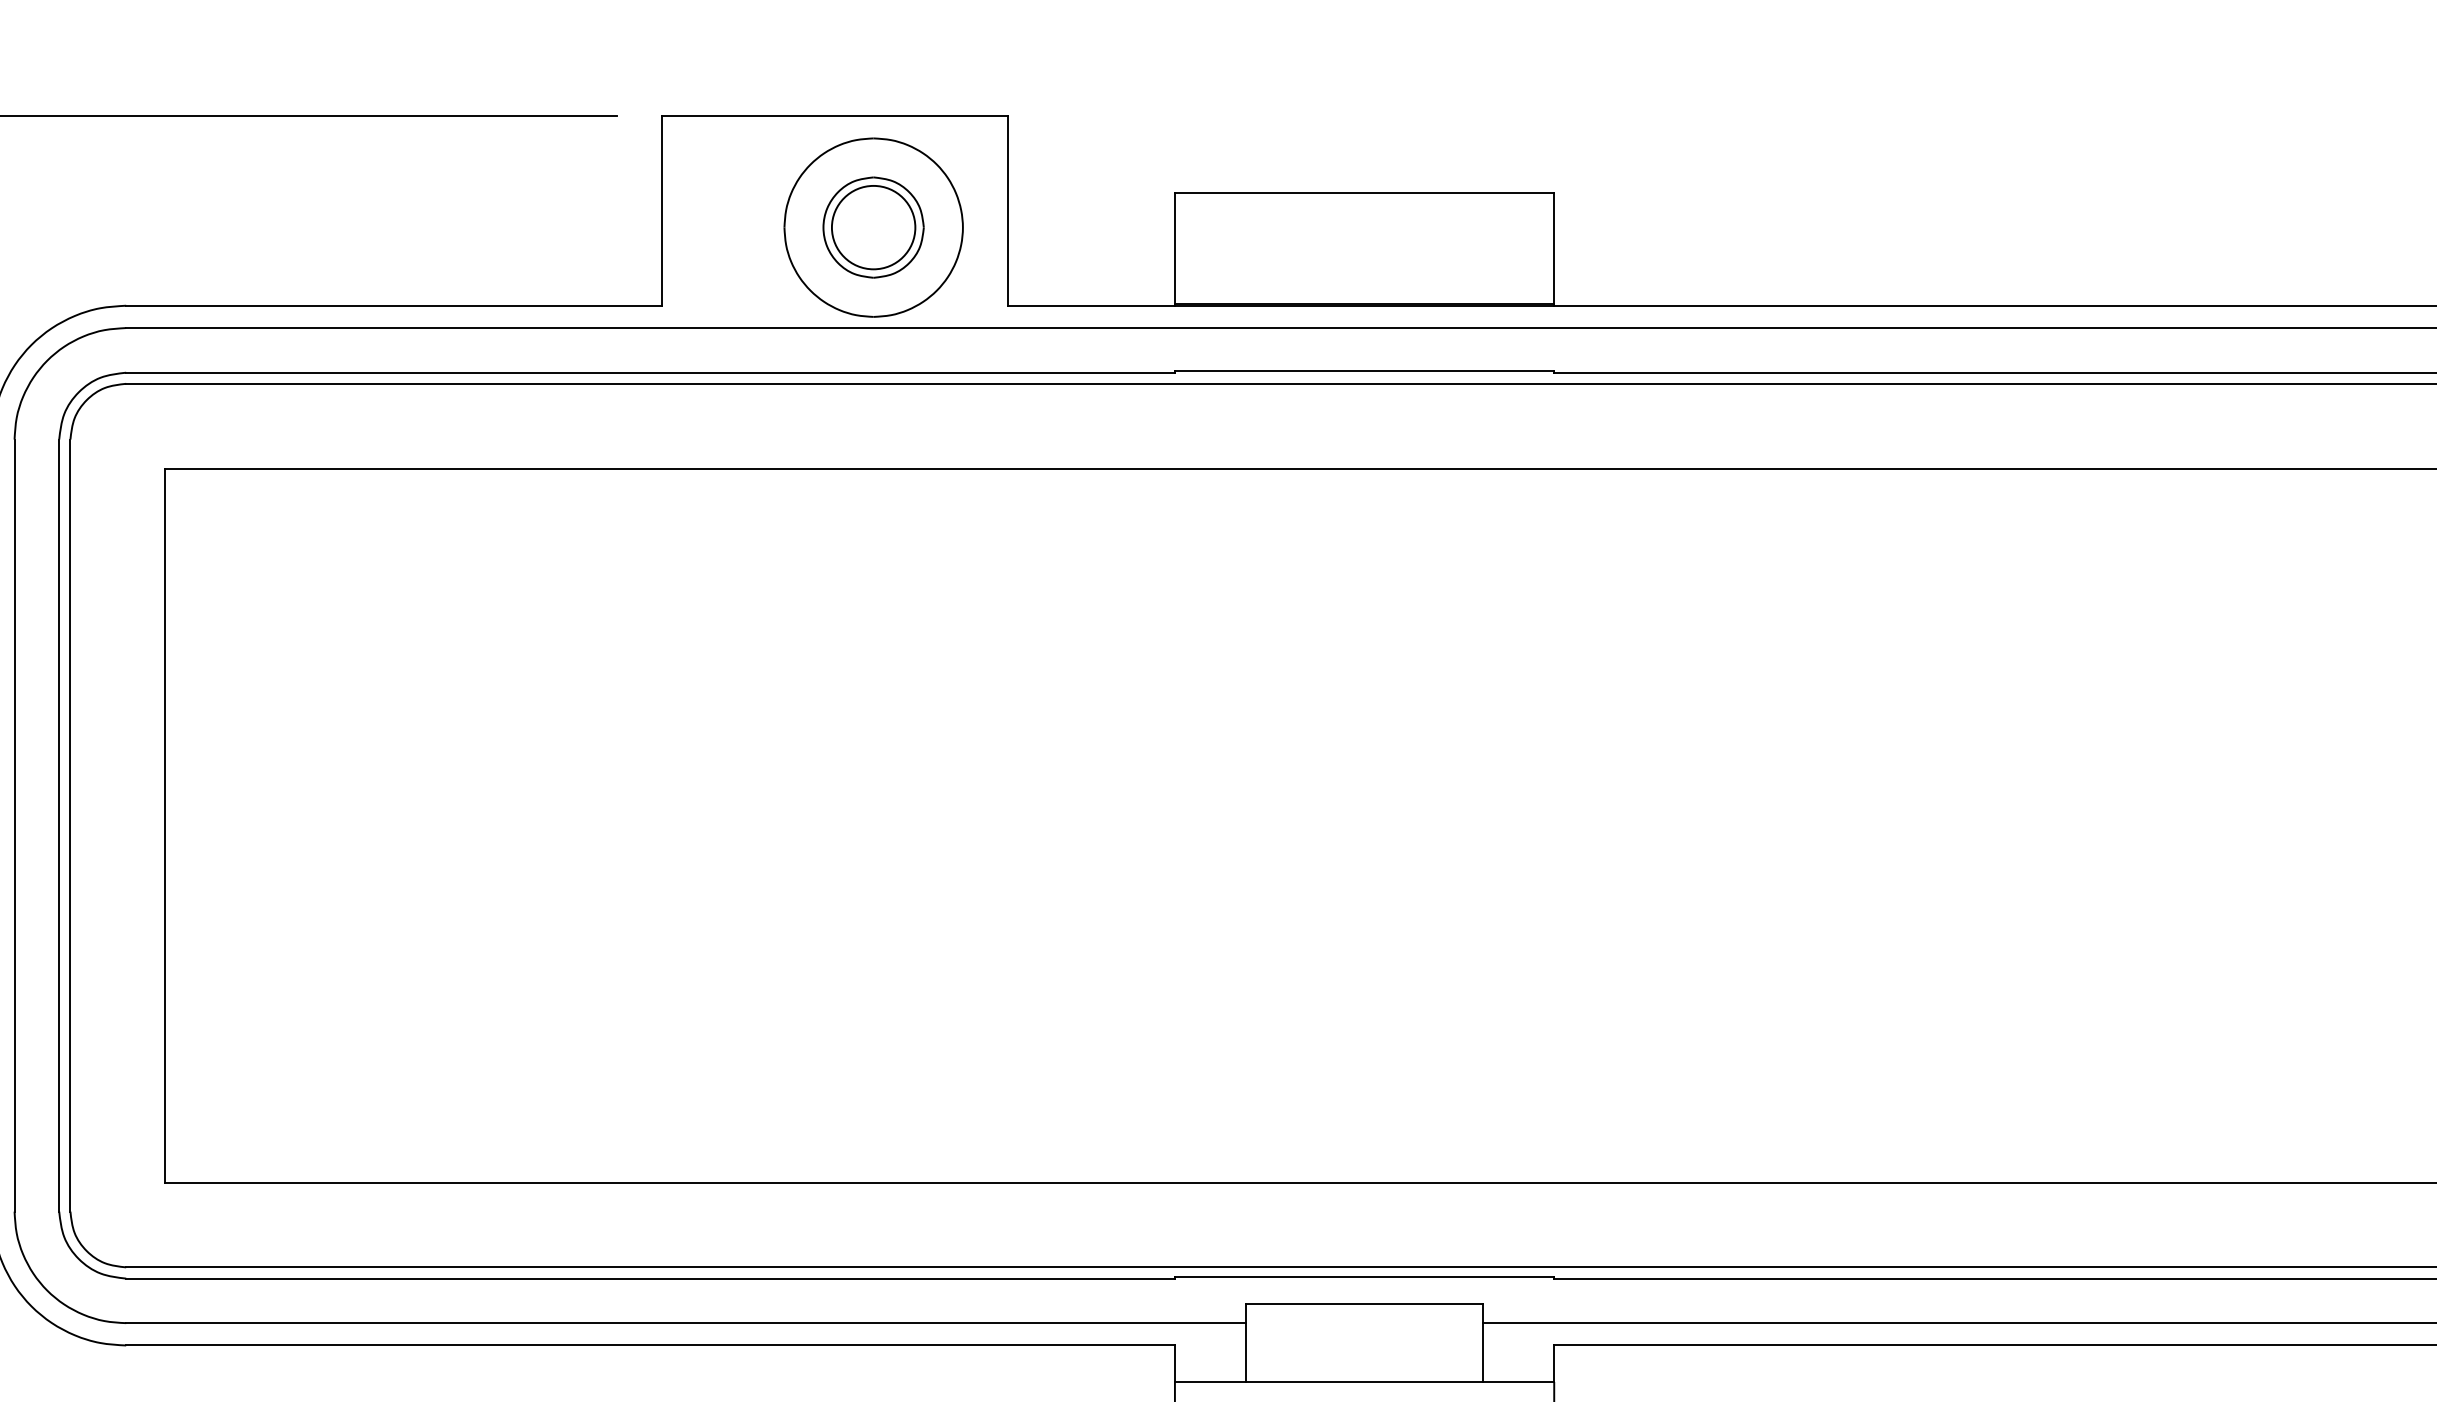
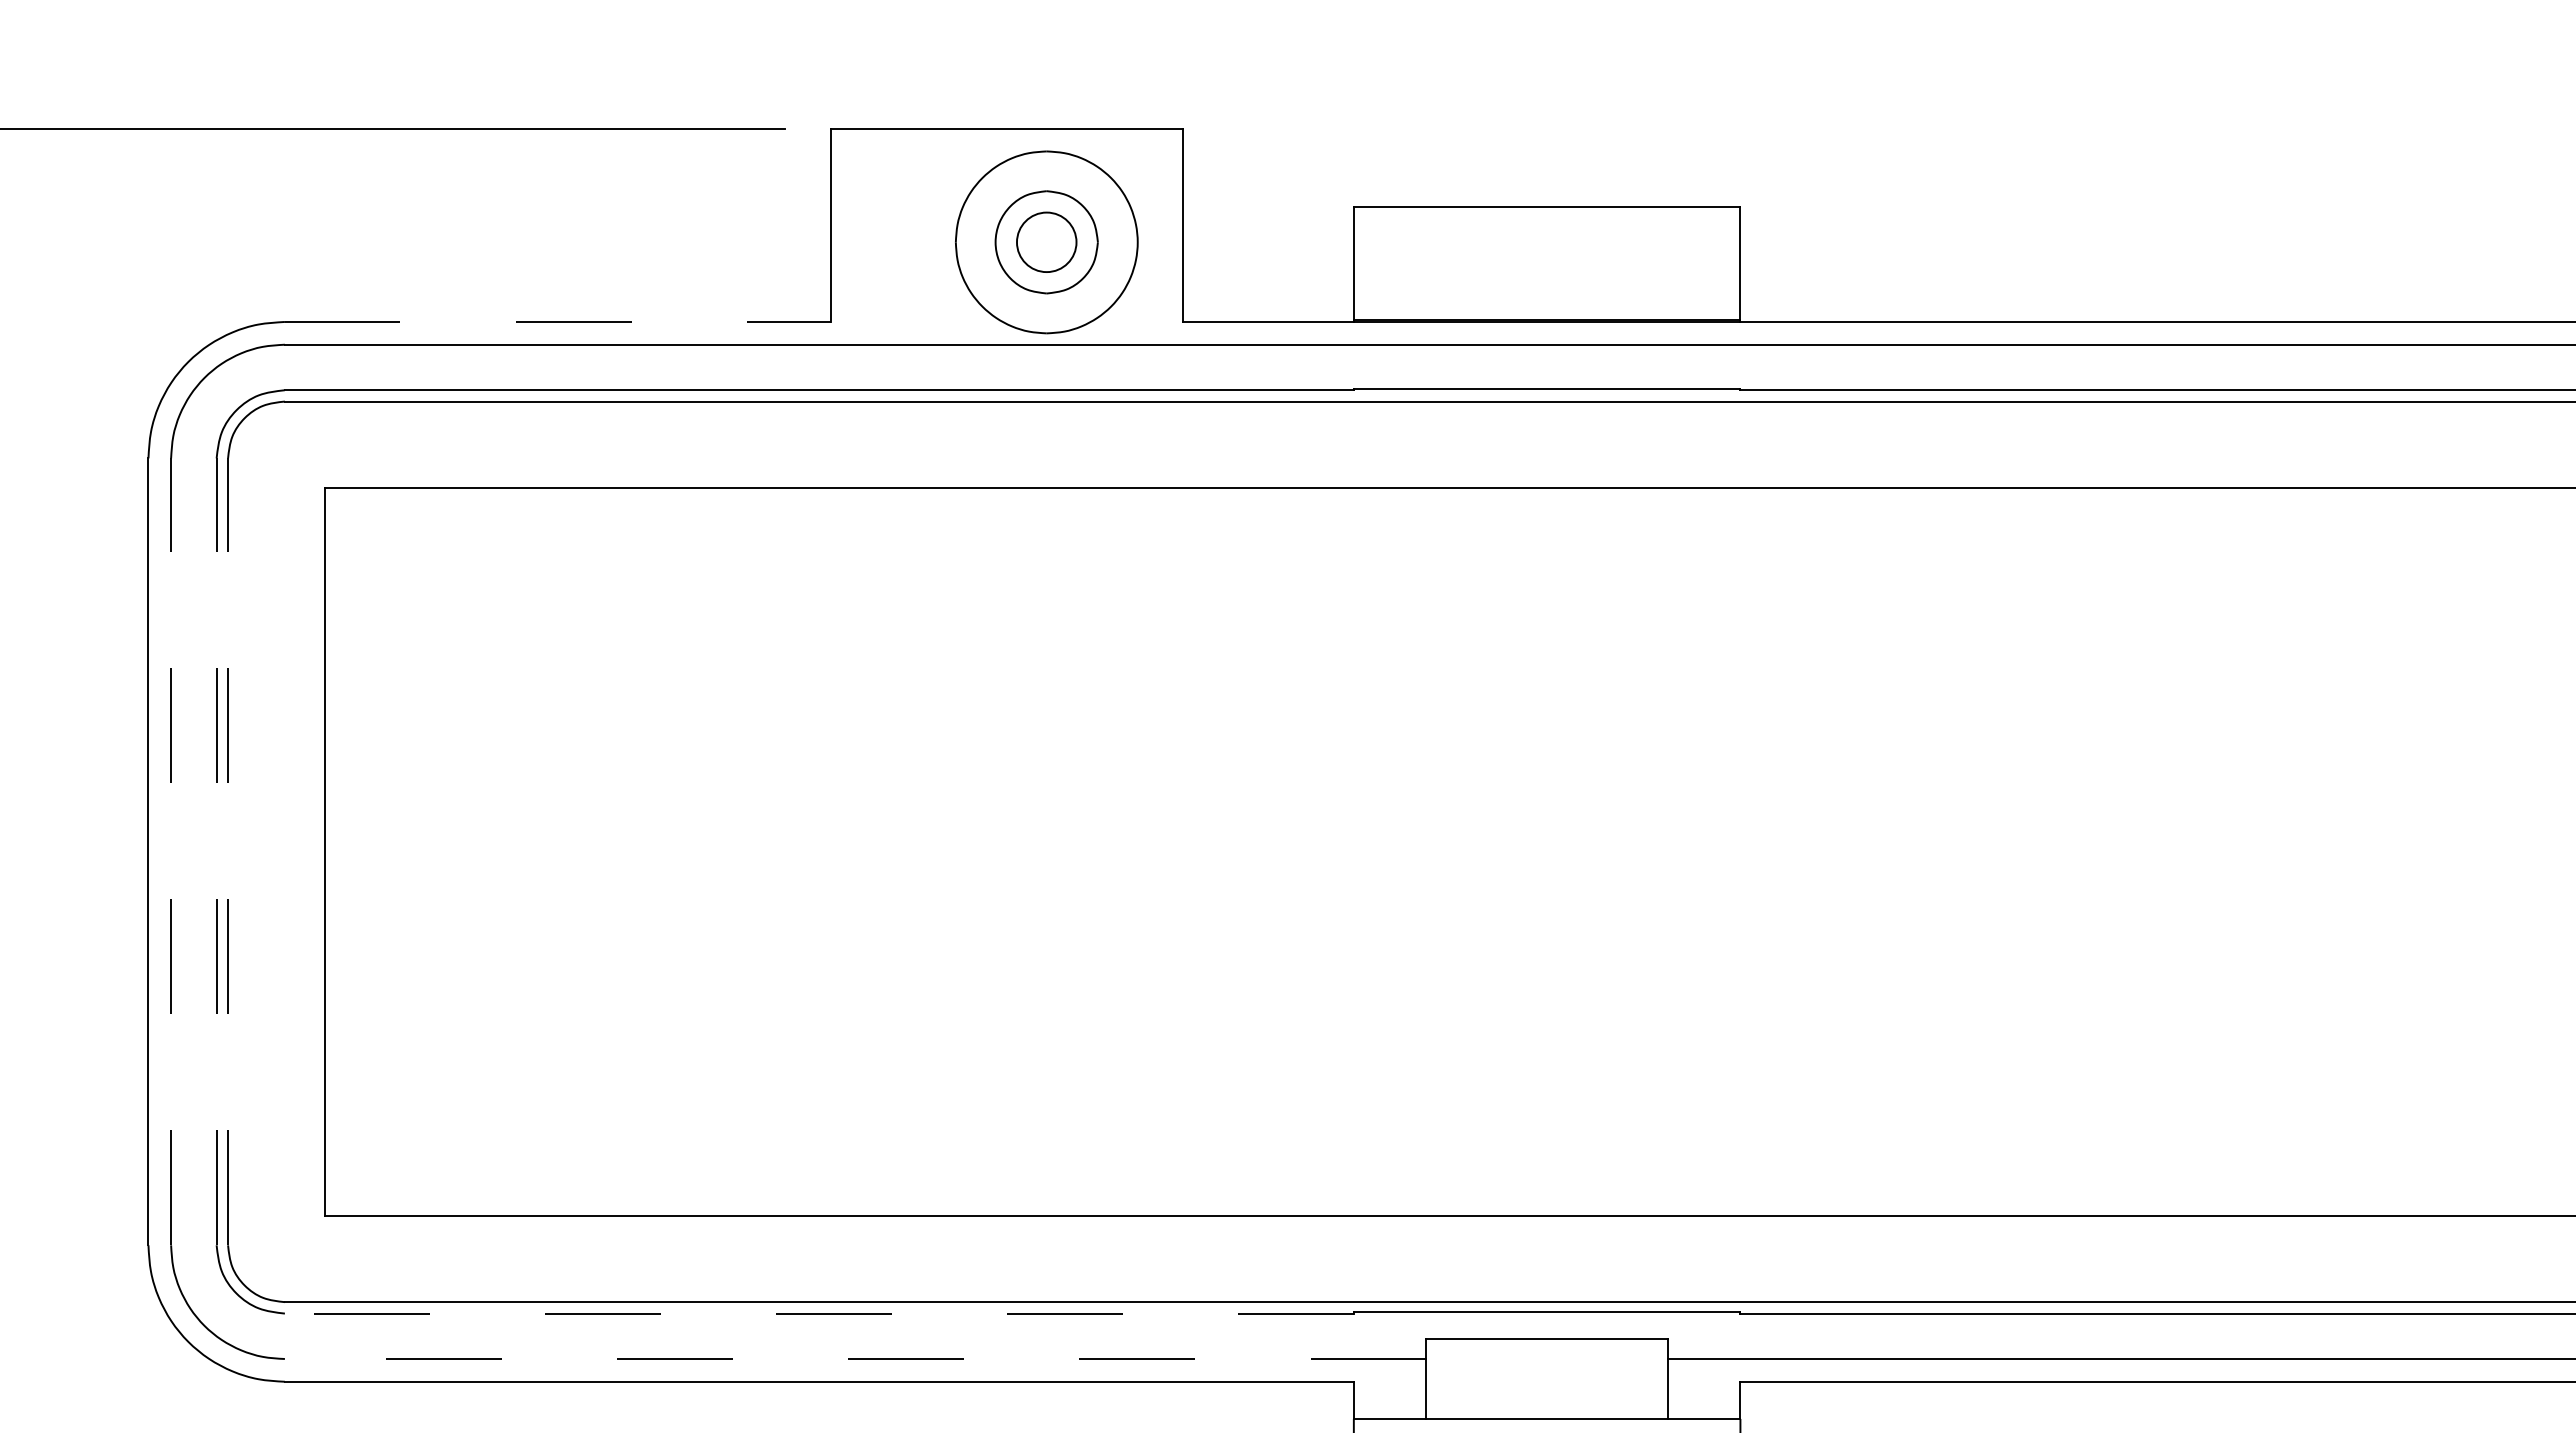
circle: (873, 226) -> (1046, 241), size x0.7
line: (393, 305) -> (557, 321), solid -> dashed
line: (14, 825) -> (171, 851), solid -> dashed
line: (59, 825) -> (216, 851), solid -> dashed
line: (70, 825) -> (228, 851), solid -> dashed
line: (649, 1278) -> (818, 1313), solid -> dashed
line: (686, 1323) -> (855, 1359), solid -> dashed

